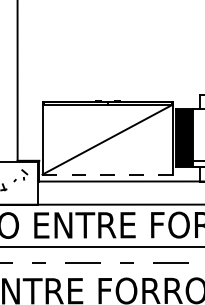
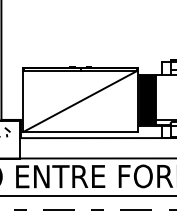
line: (108, 174) -> (81, 131), dashed -> solid

